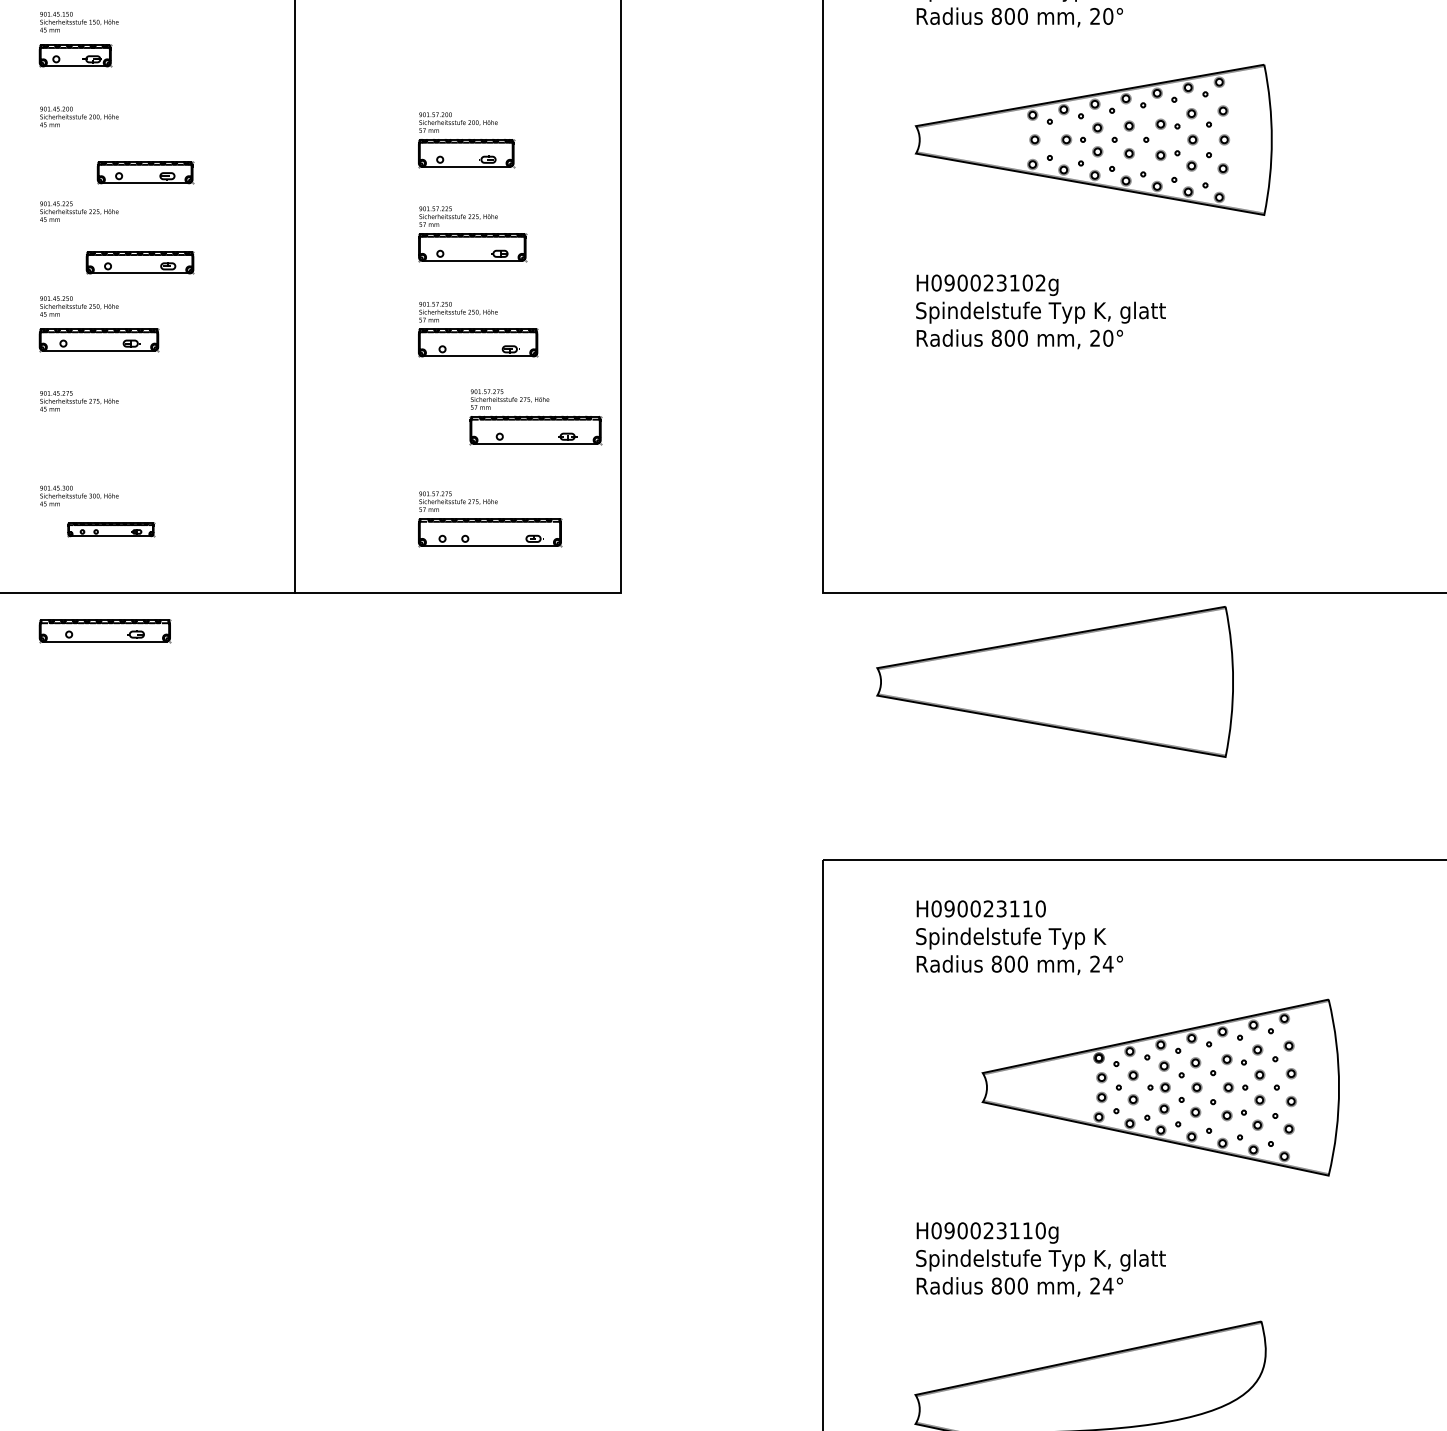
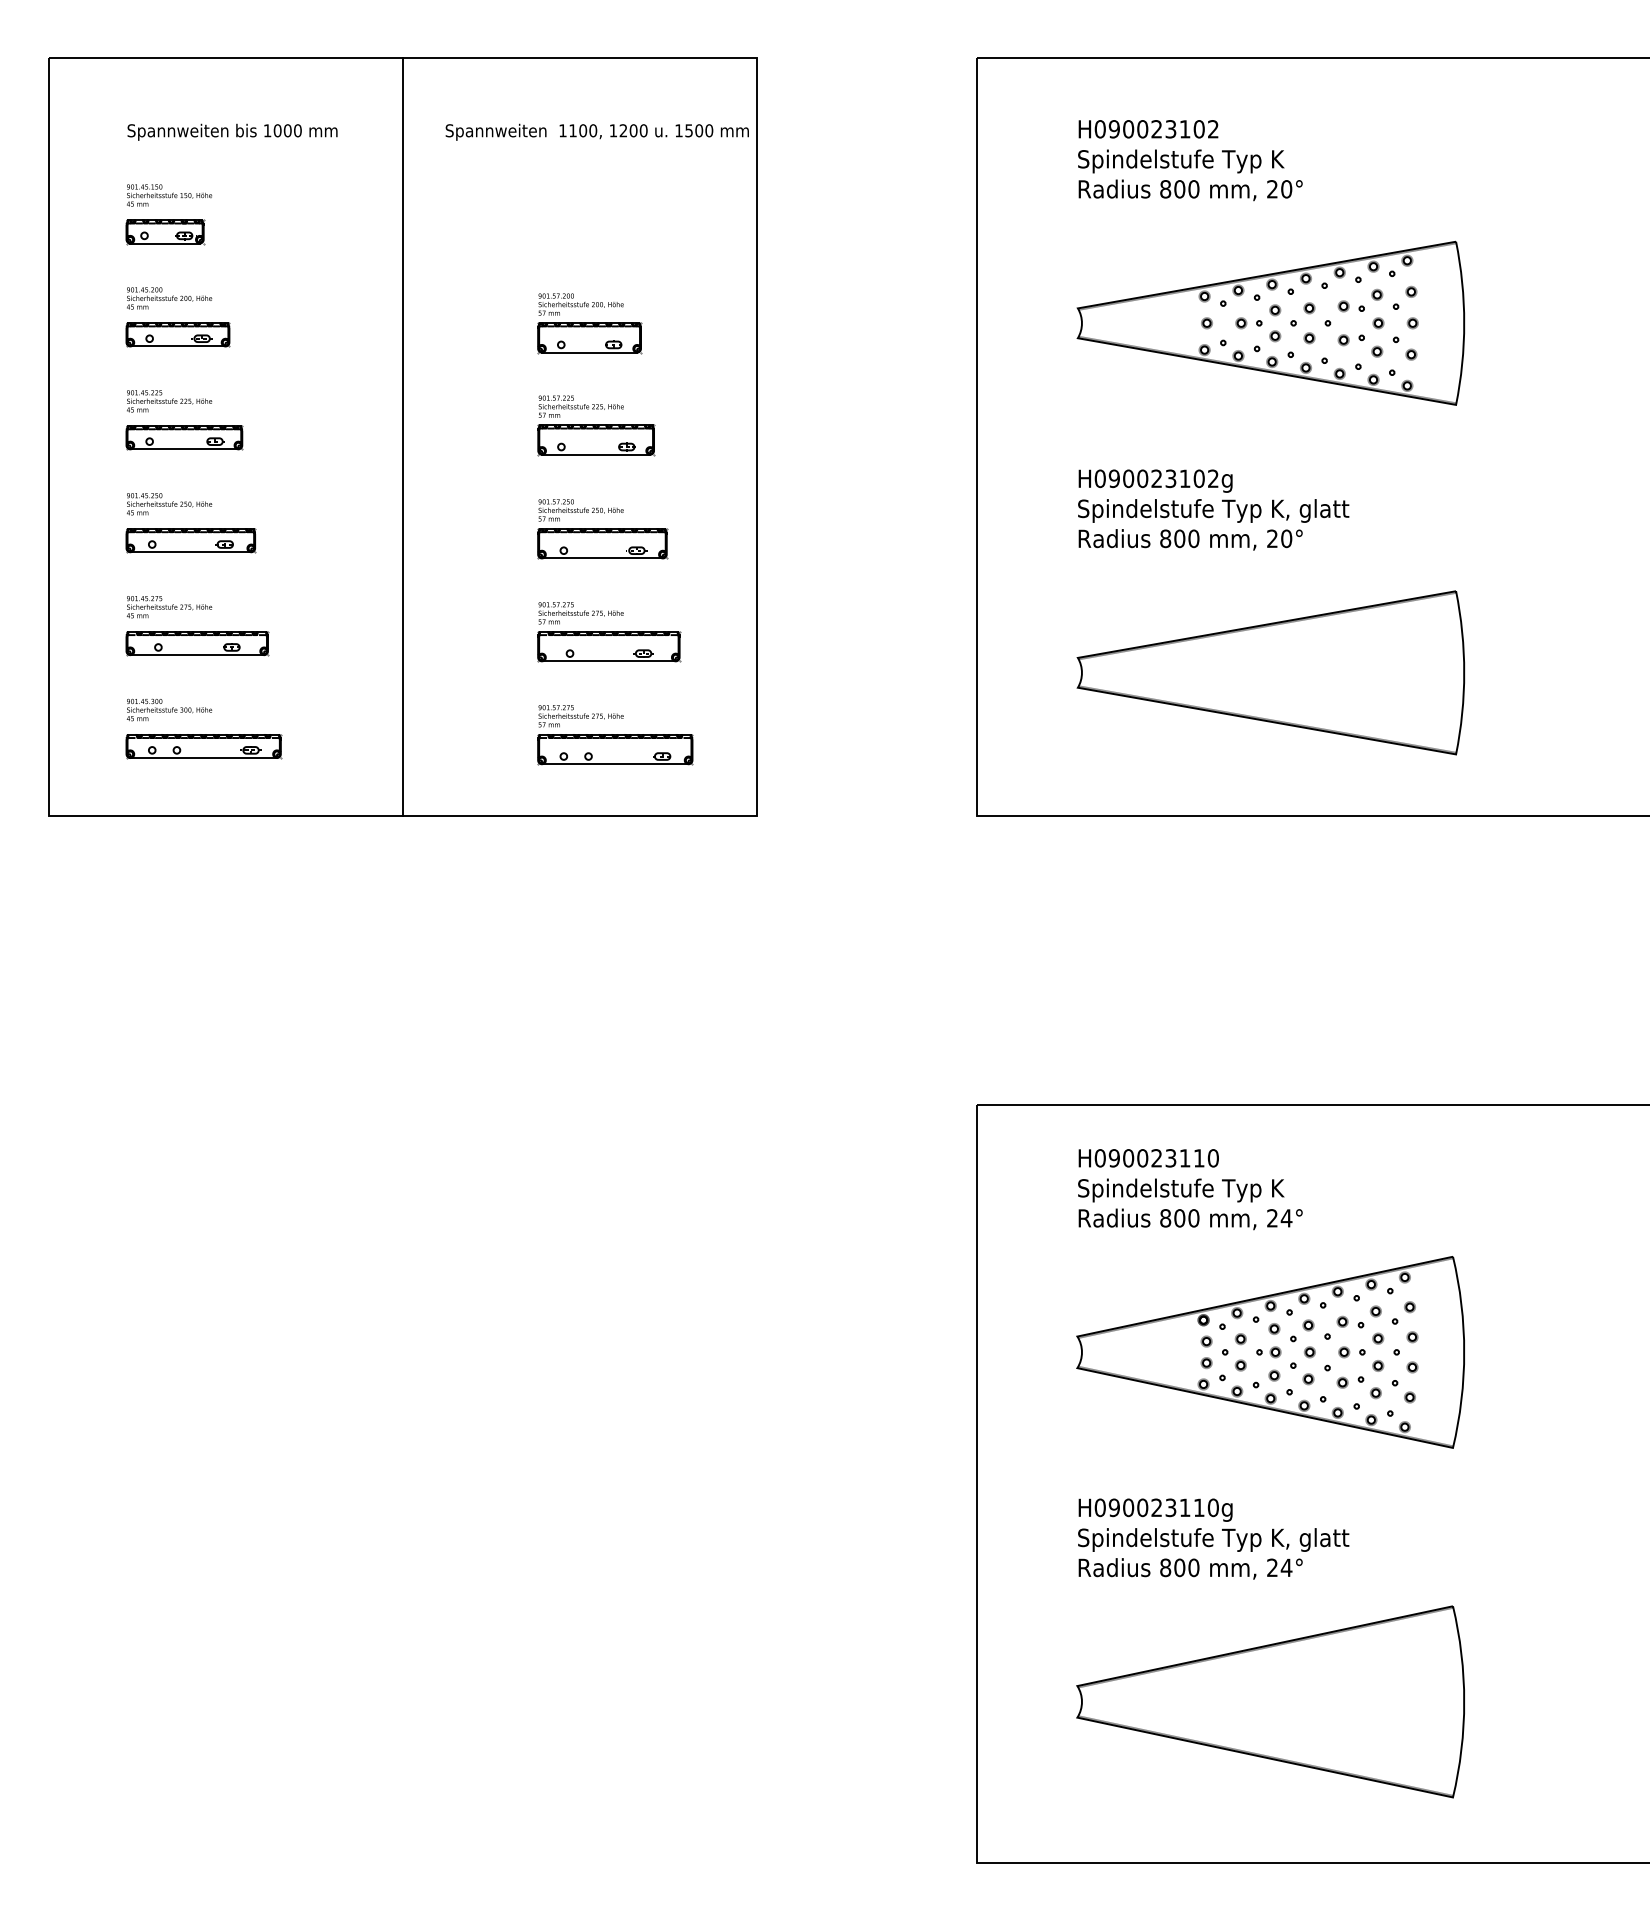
part: (144, 172) -> (177, 334), moved
part: (140, 262) -> (184, 437), moved
part: (536, 417) -> (609, 632), moved
part: (110, 529) -> (203, 746), size x1.67
part: (105, 630) -> (197, 643), moved
part: (1054, 681) -> (1270, 672), moved
part: (1160, 1087) -> (1270, 1352), moved

